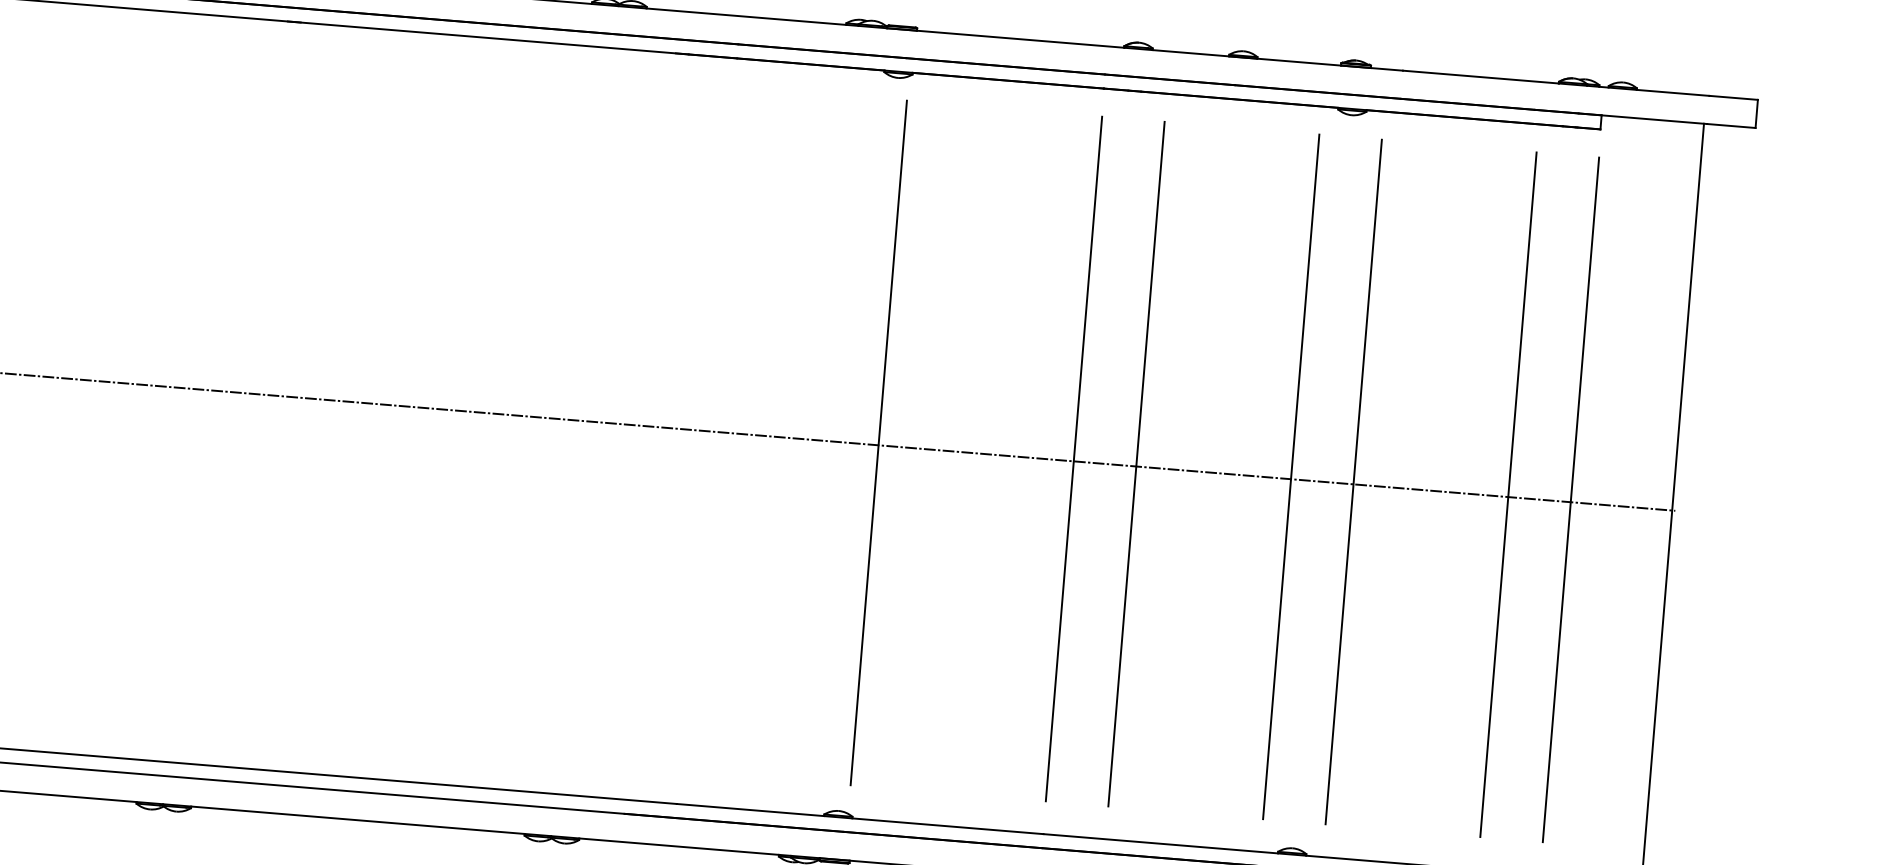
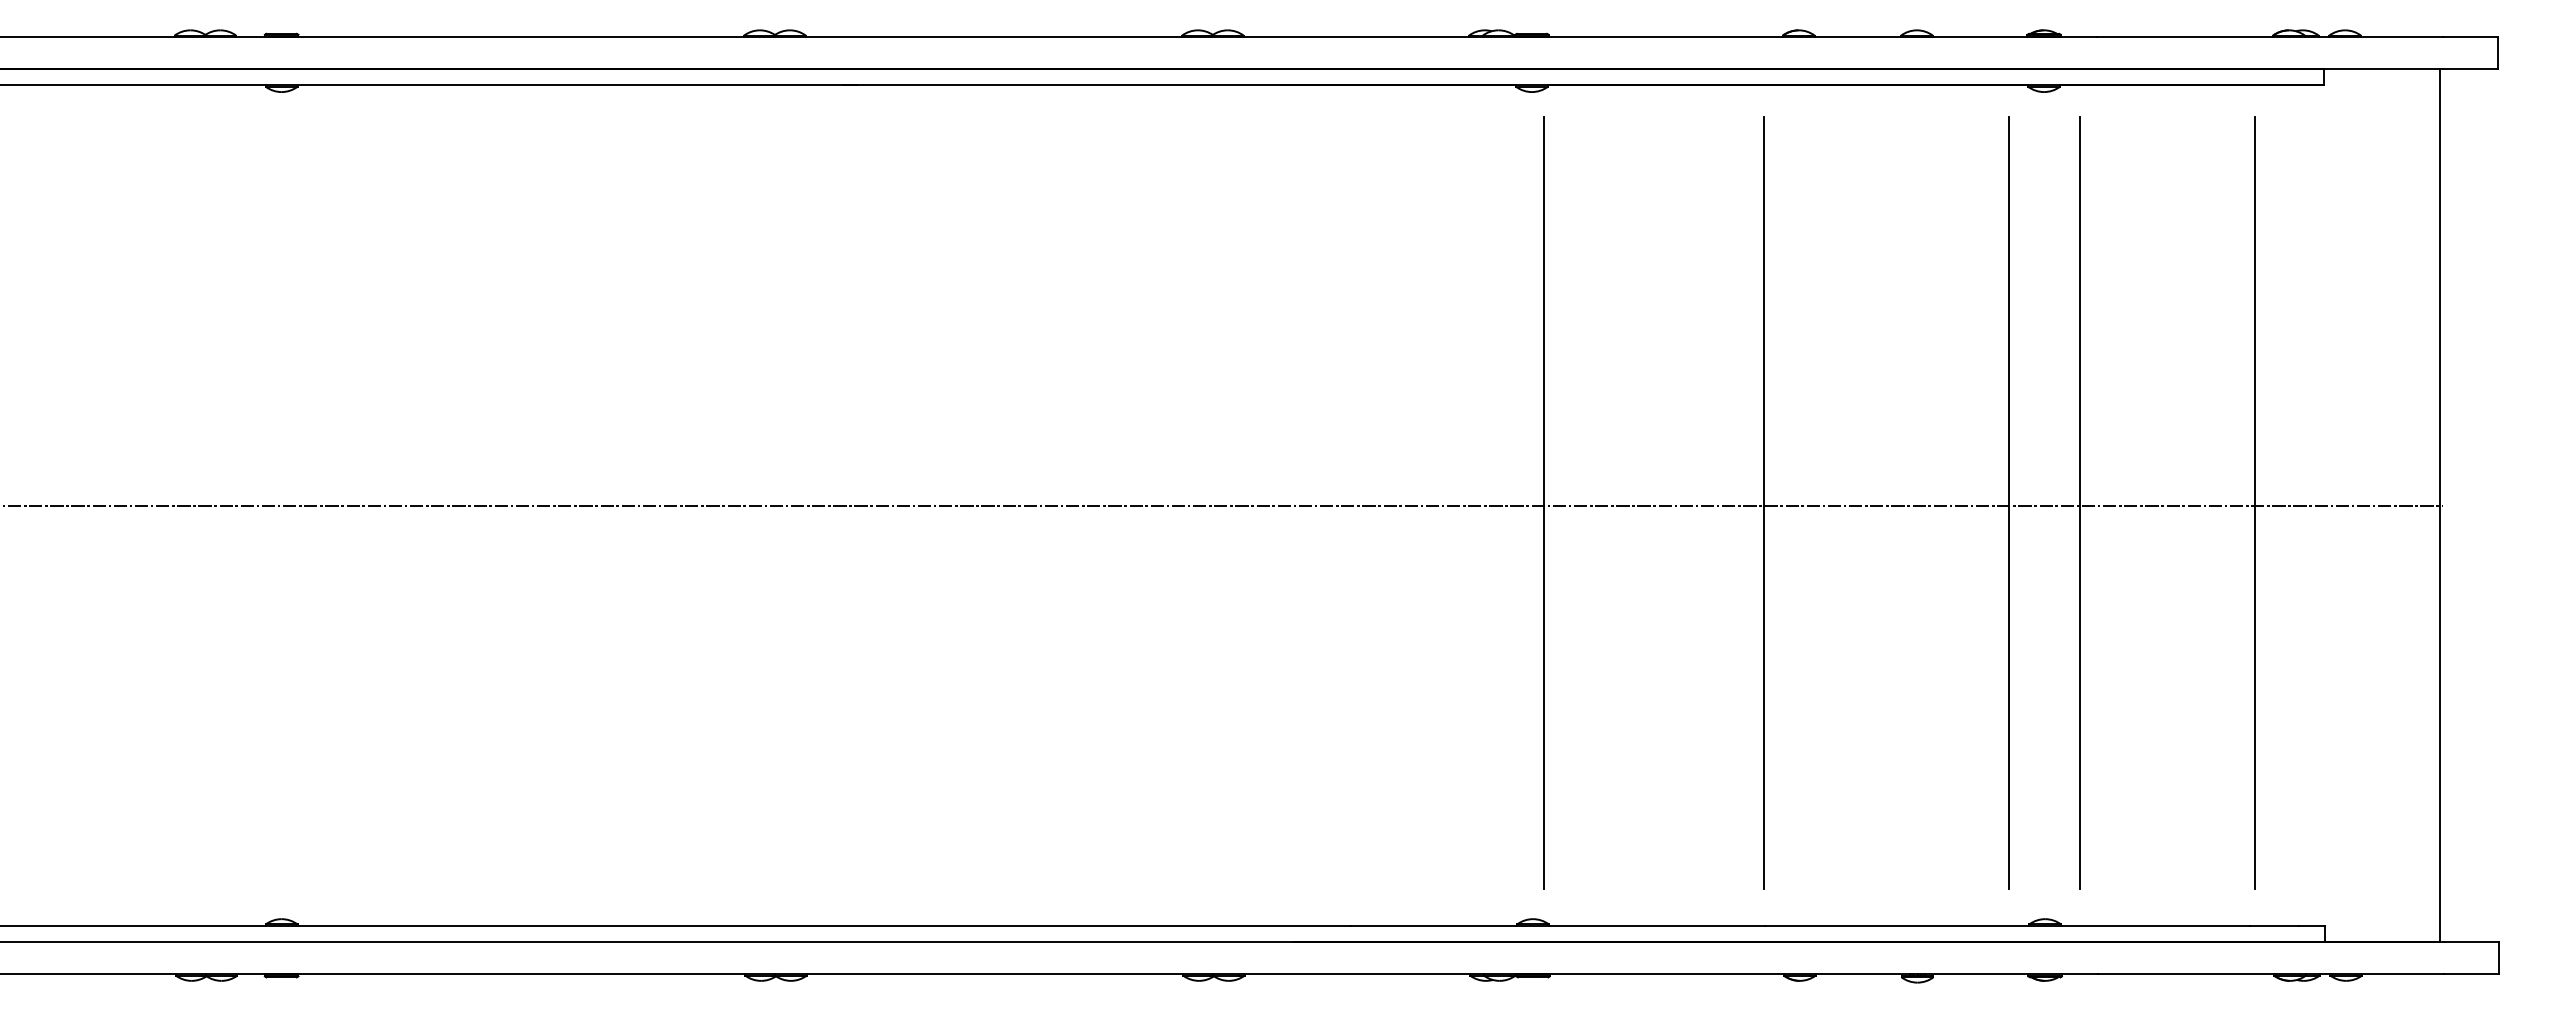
line: (1136, 463) -> (1834, 502), removed
line: (1571, 499) -> (2325, 502), removed

